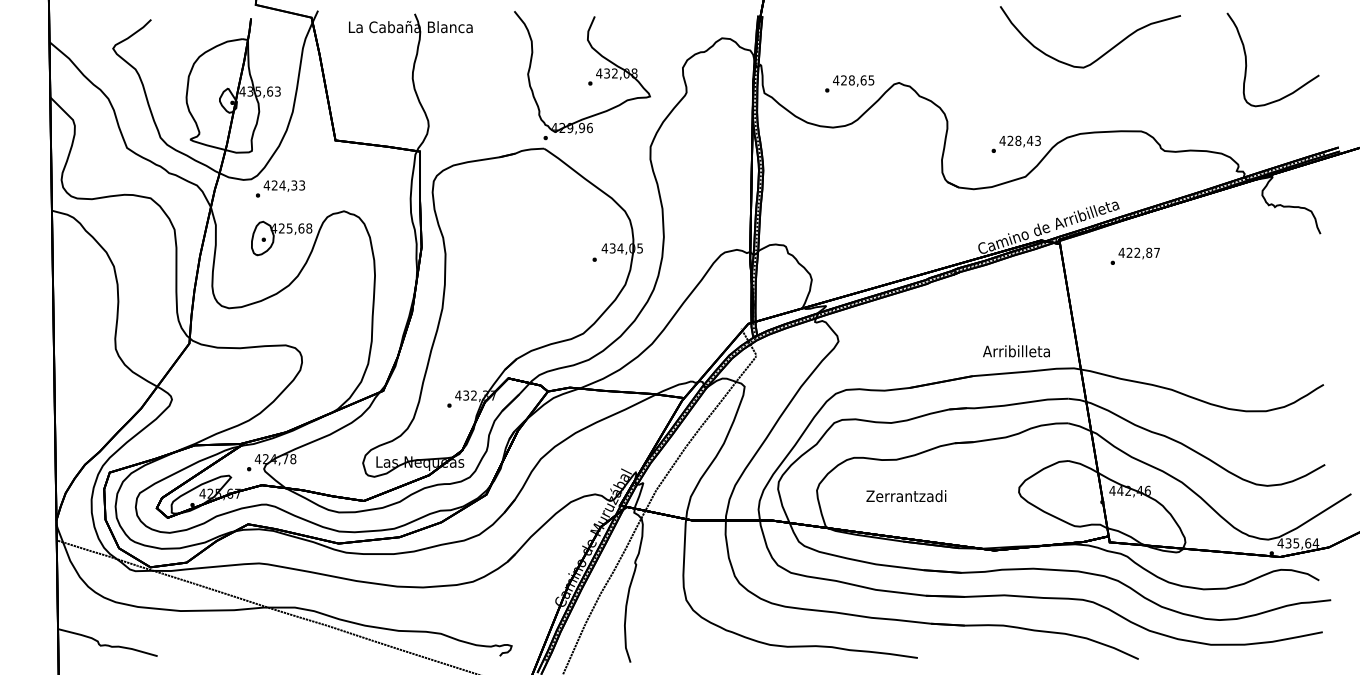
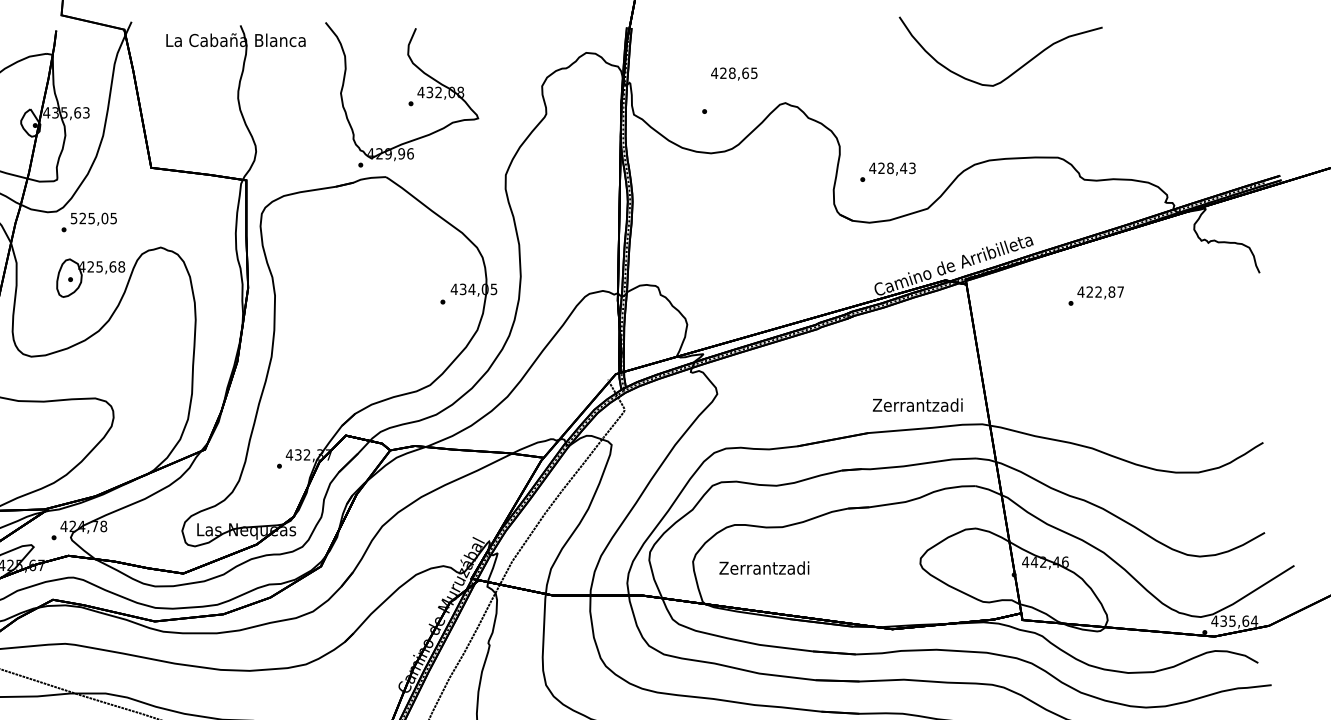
curve: (1247, 65) -> (1177, 83), removed
text: (853, 80) -> (734, 73), moved
part: (589, 81) -> (410, 101), moved
text: (1015, 143) -> (887, 171), moved
text: (283, 185) -> (92, 218), 424,33 -> 525,05
text: (1134, 255) -> (1095, 295), moved
text: (1016, 351) -> (917, 405), Arribilleta -> Zerrantzadi
text: (906, 496) -> (764, 568), moved

